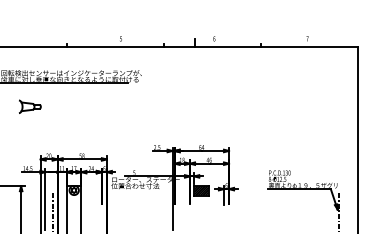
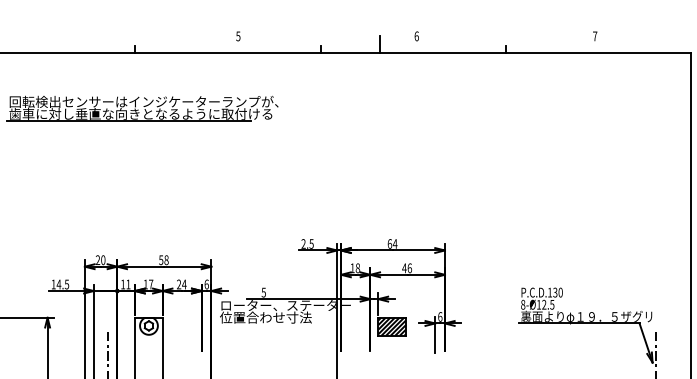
part: (30, 106) -> (65, 165), removed

